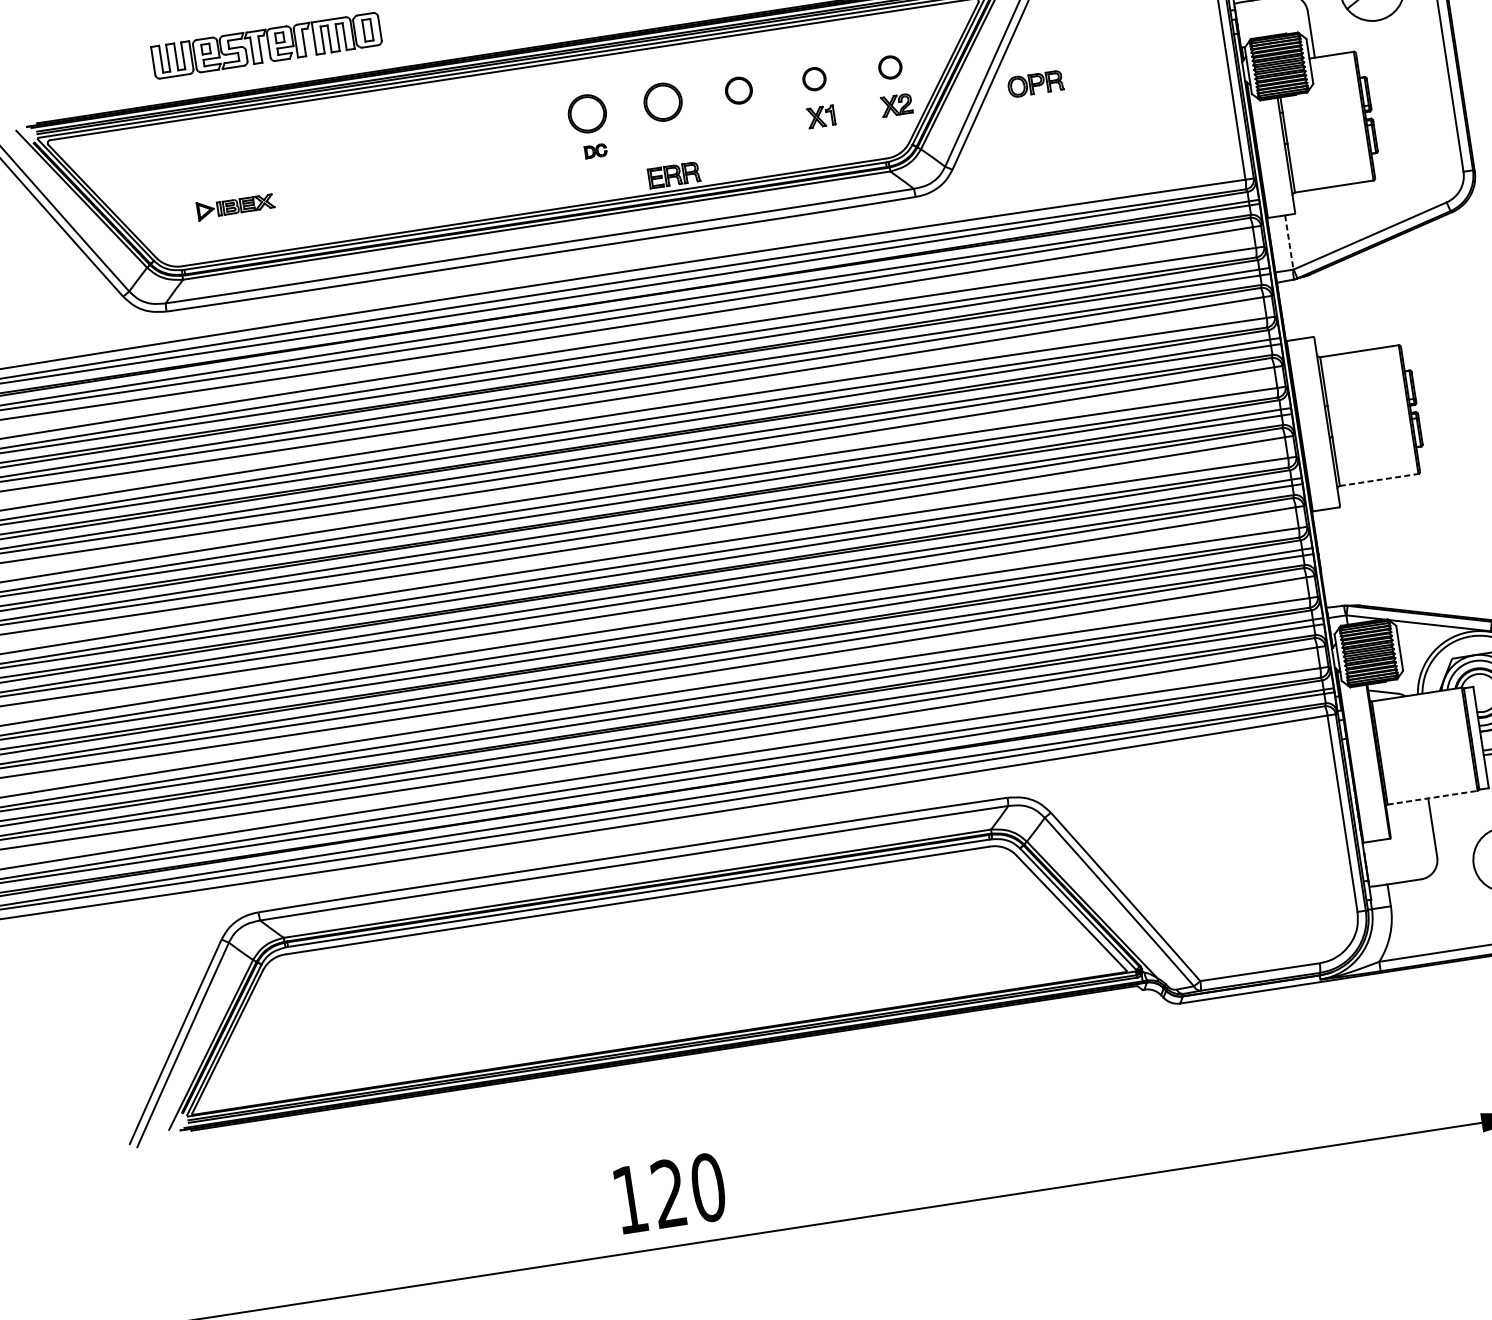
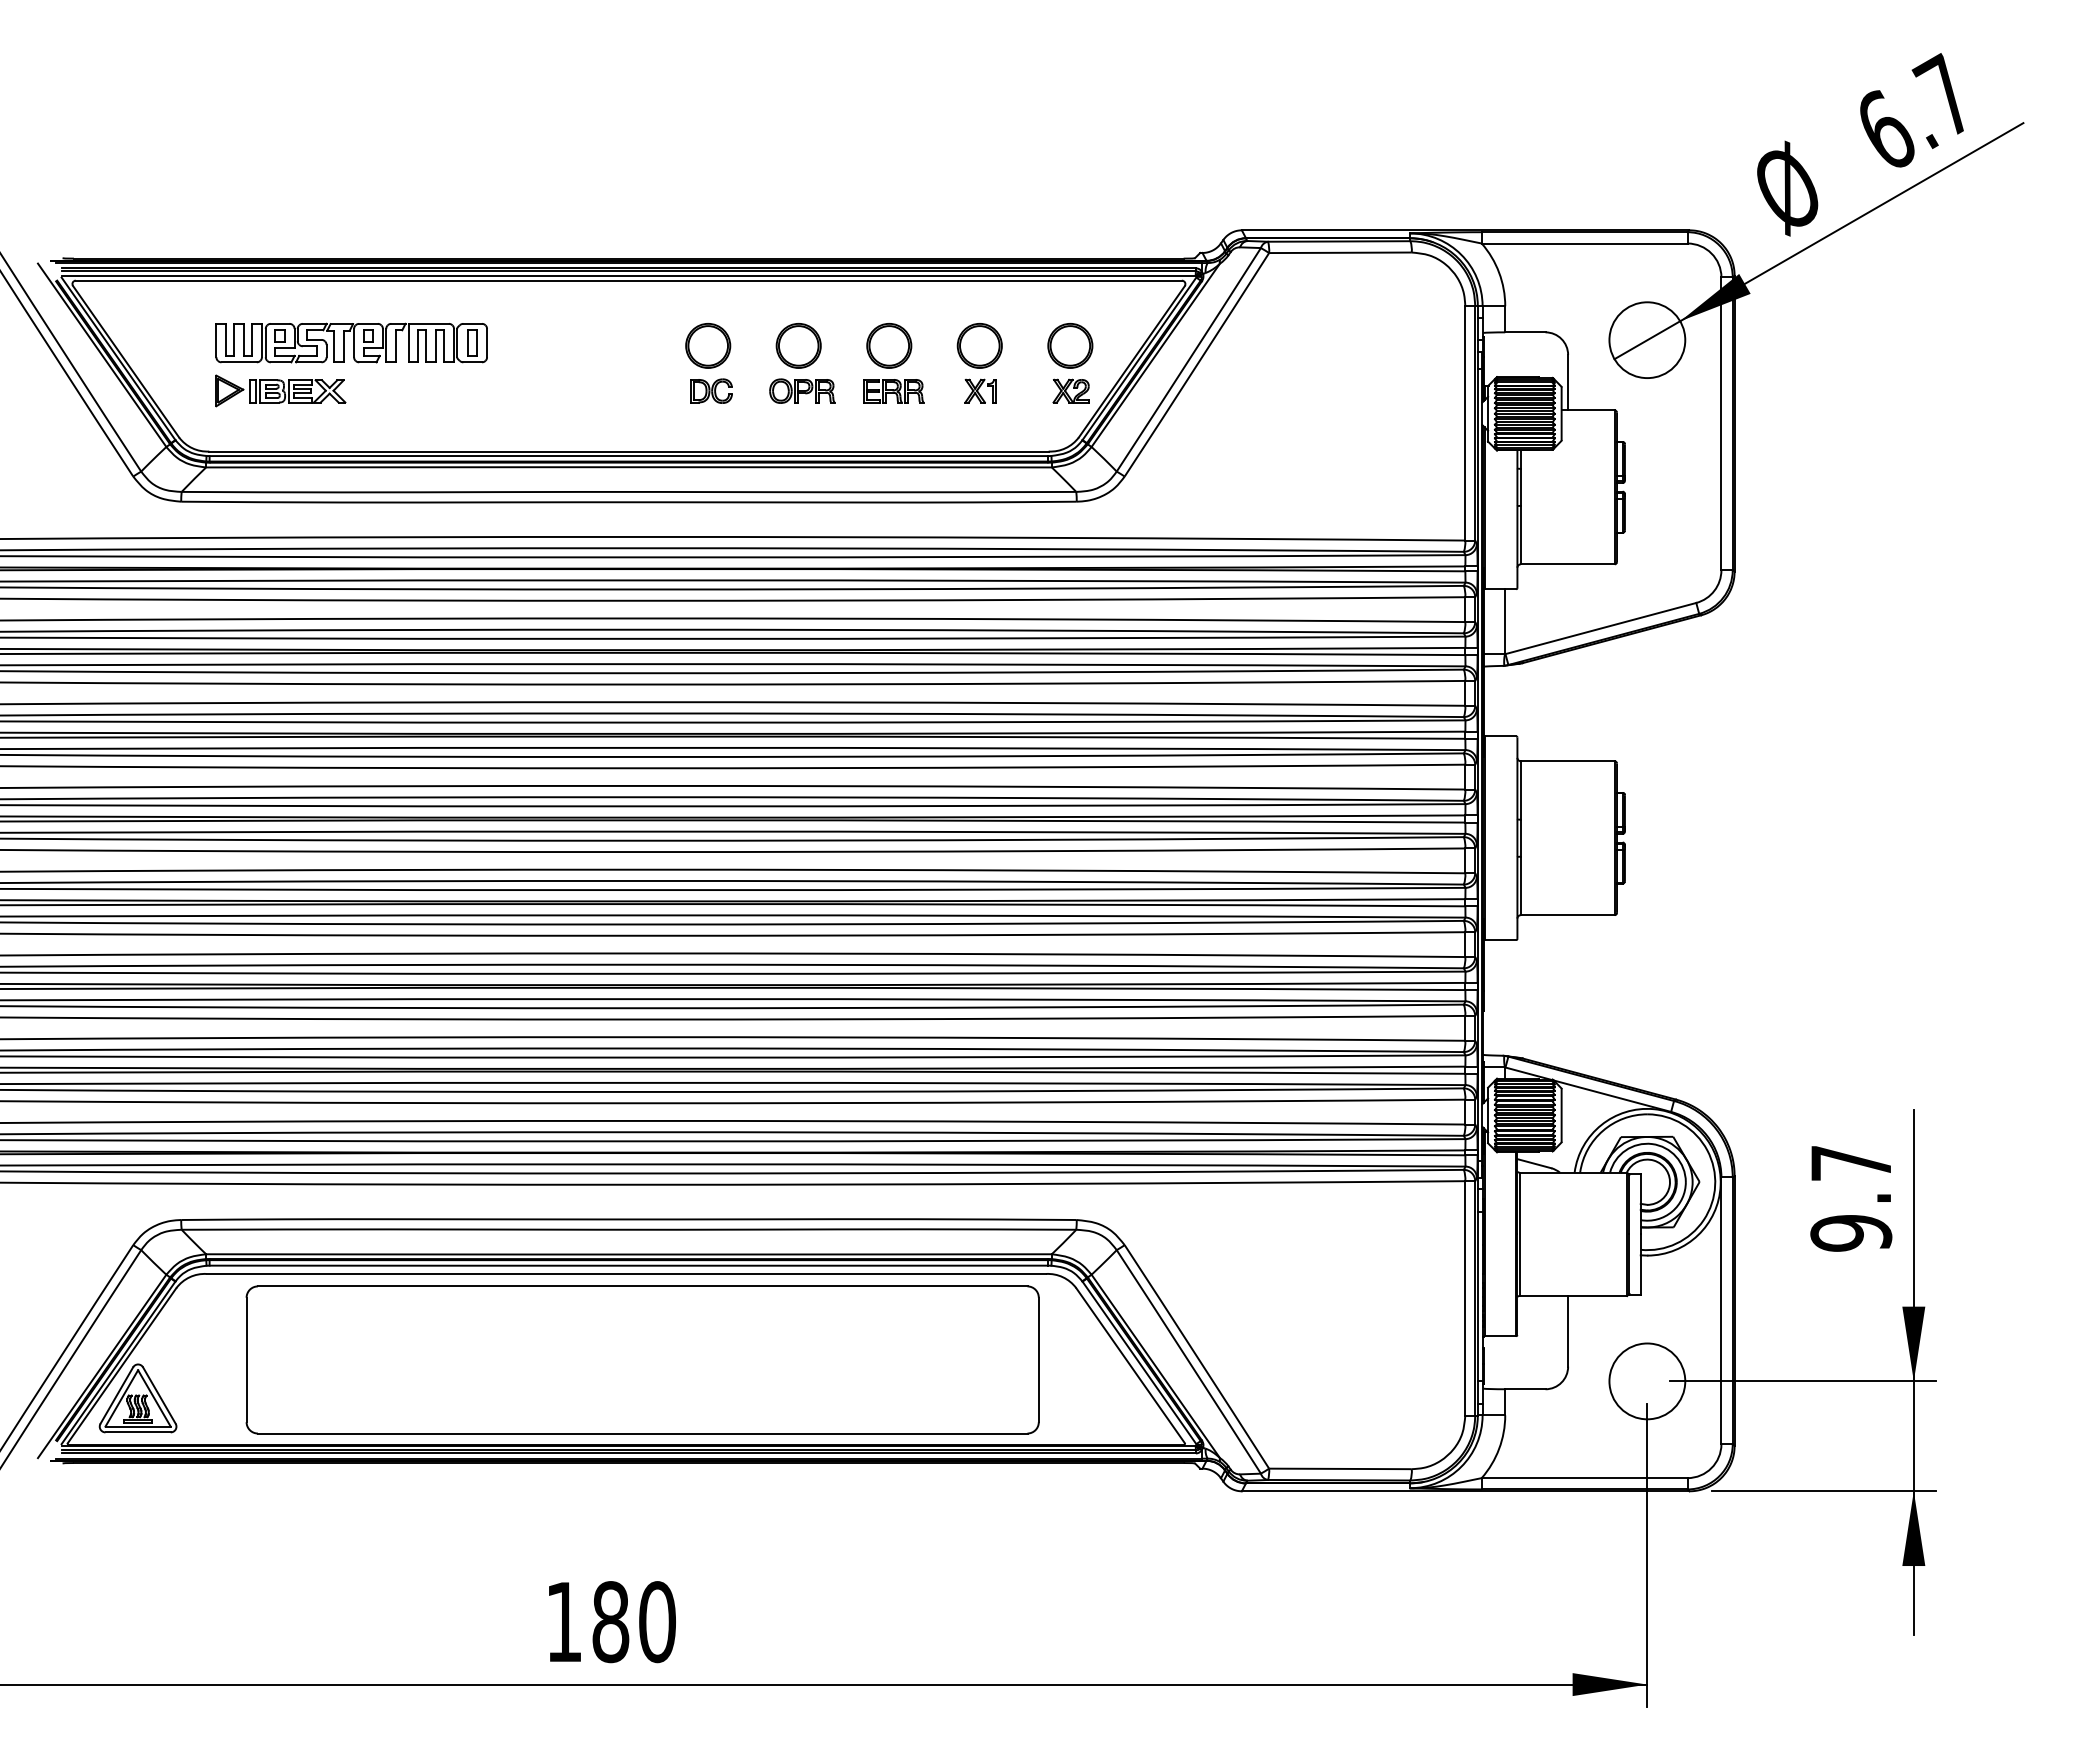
part: (266, 45) -> (351, 342), moved
part: (890, 67) -> (1070, 345), size x1.67
part: (814, 78) -> (979, 345), size x1.67
part: (1035, 83) -> (802, 390), moved
part: (738, 90) -> (889, 345), size x1.43
part: (595, 150) -> (711, 390), size x1.67
part: (674, 175) -> (893, 391), moved
part: (235, 205) -> (280, 390), size x1.43
line: (1289, 243) -> (1505, 622), dashed -> solid
line: (1378, 480) -> (1567, 915), dashed -> solid
line: (1432, 798) -> (1573, 1296), dashed -> solid
part: (662, 970) -> (642, 1359), added
part: (244, 1067) -> (137, 1398), added
text: (669, 1194) -> (610, 1622), 120 -> 180

